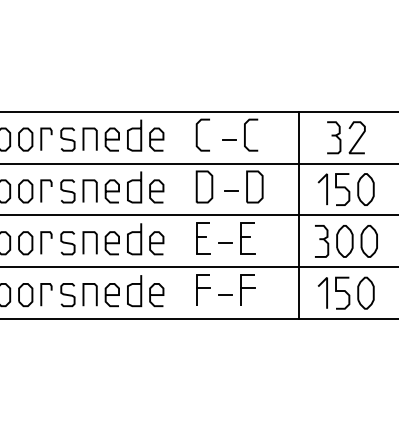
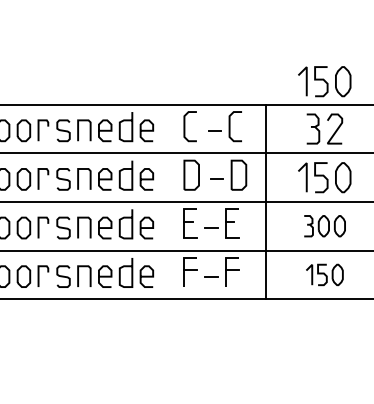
part: (346, 87) -> (324, 81), added
line: (299, 214) -> (266, 201), moved
part: (346, 240) -> (324, 225), size x0.7
part: (346, 292) -> (324, 274), size x0.7

